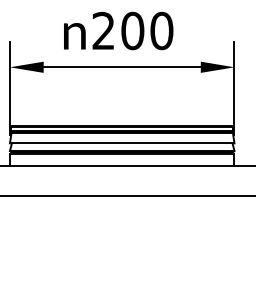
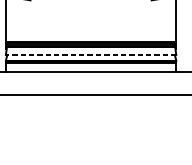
line: (121, 143) -> (90, 55), solid -> dashed

